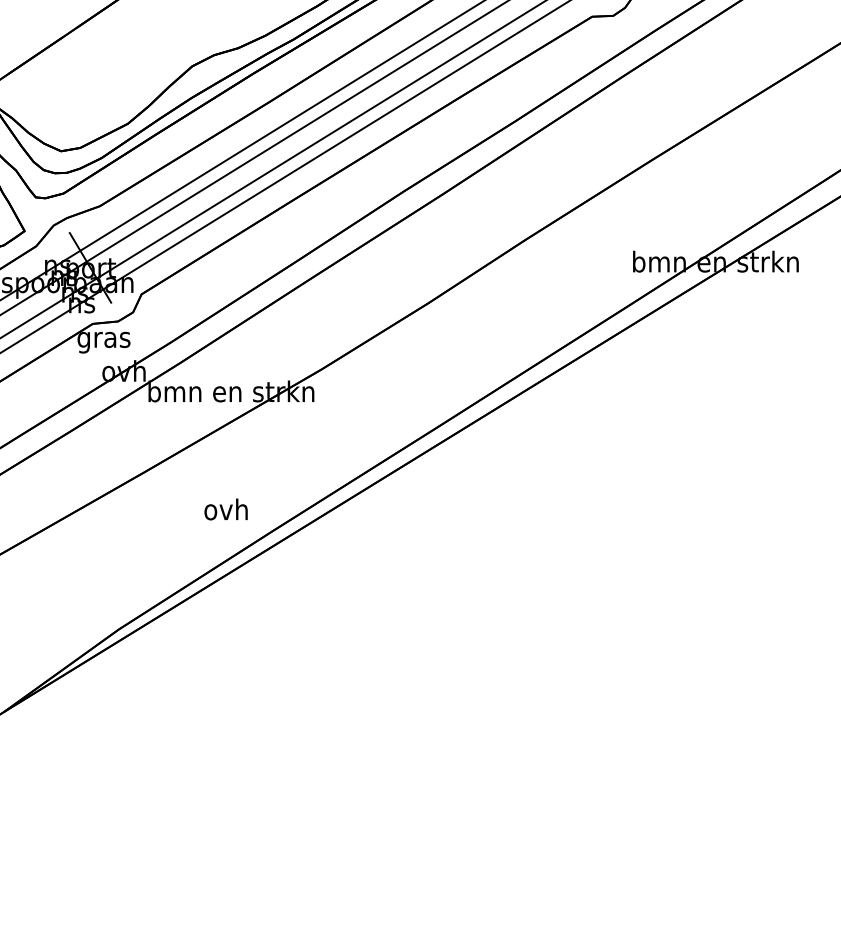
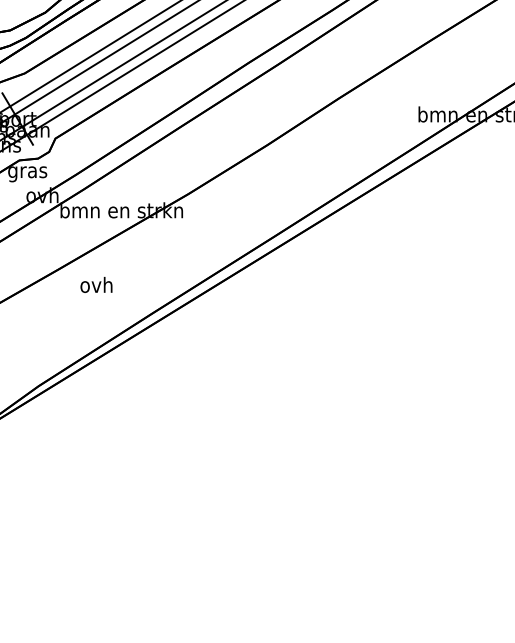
text: (225, 509) -> (96, 284), moved

